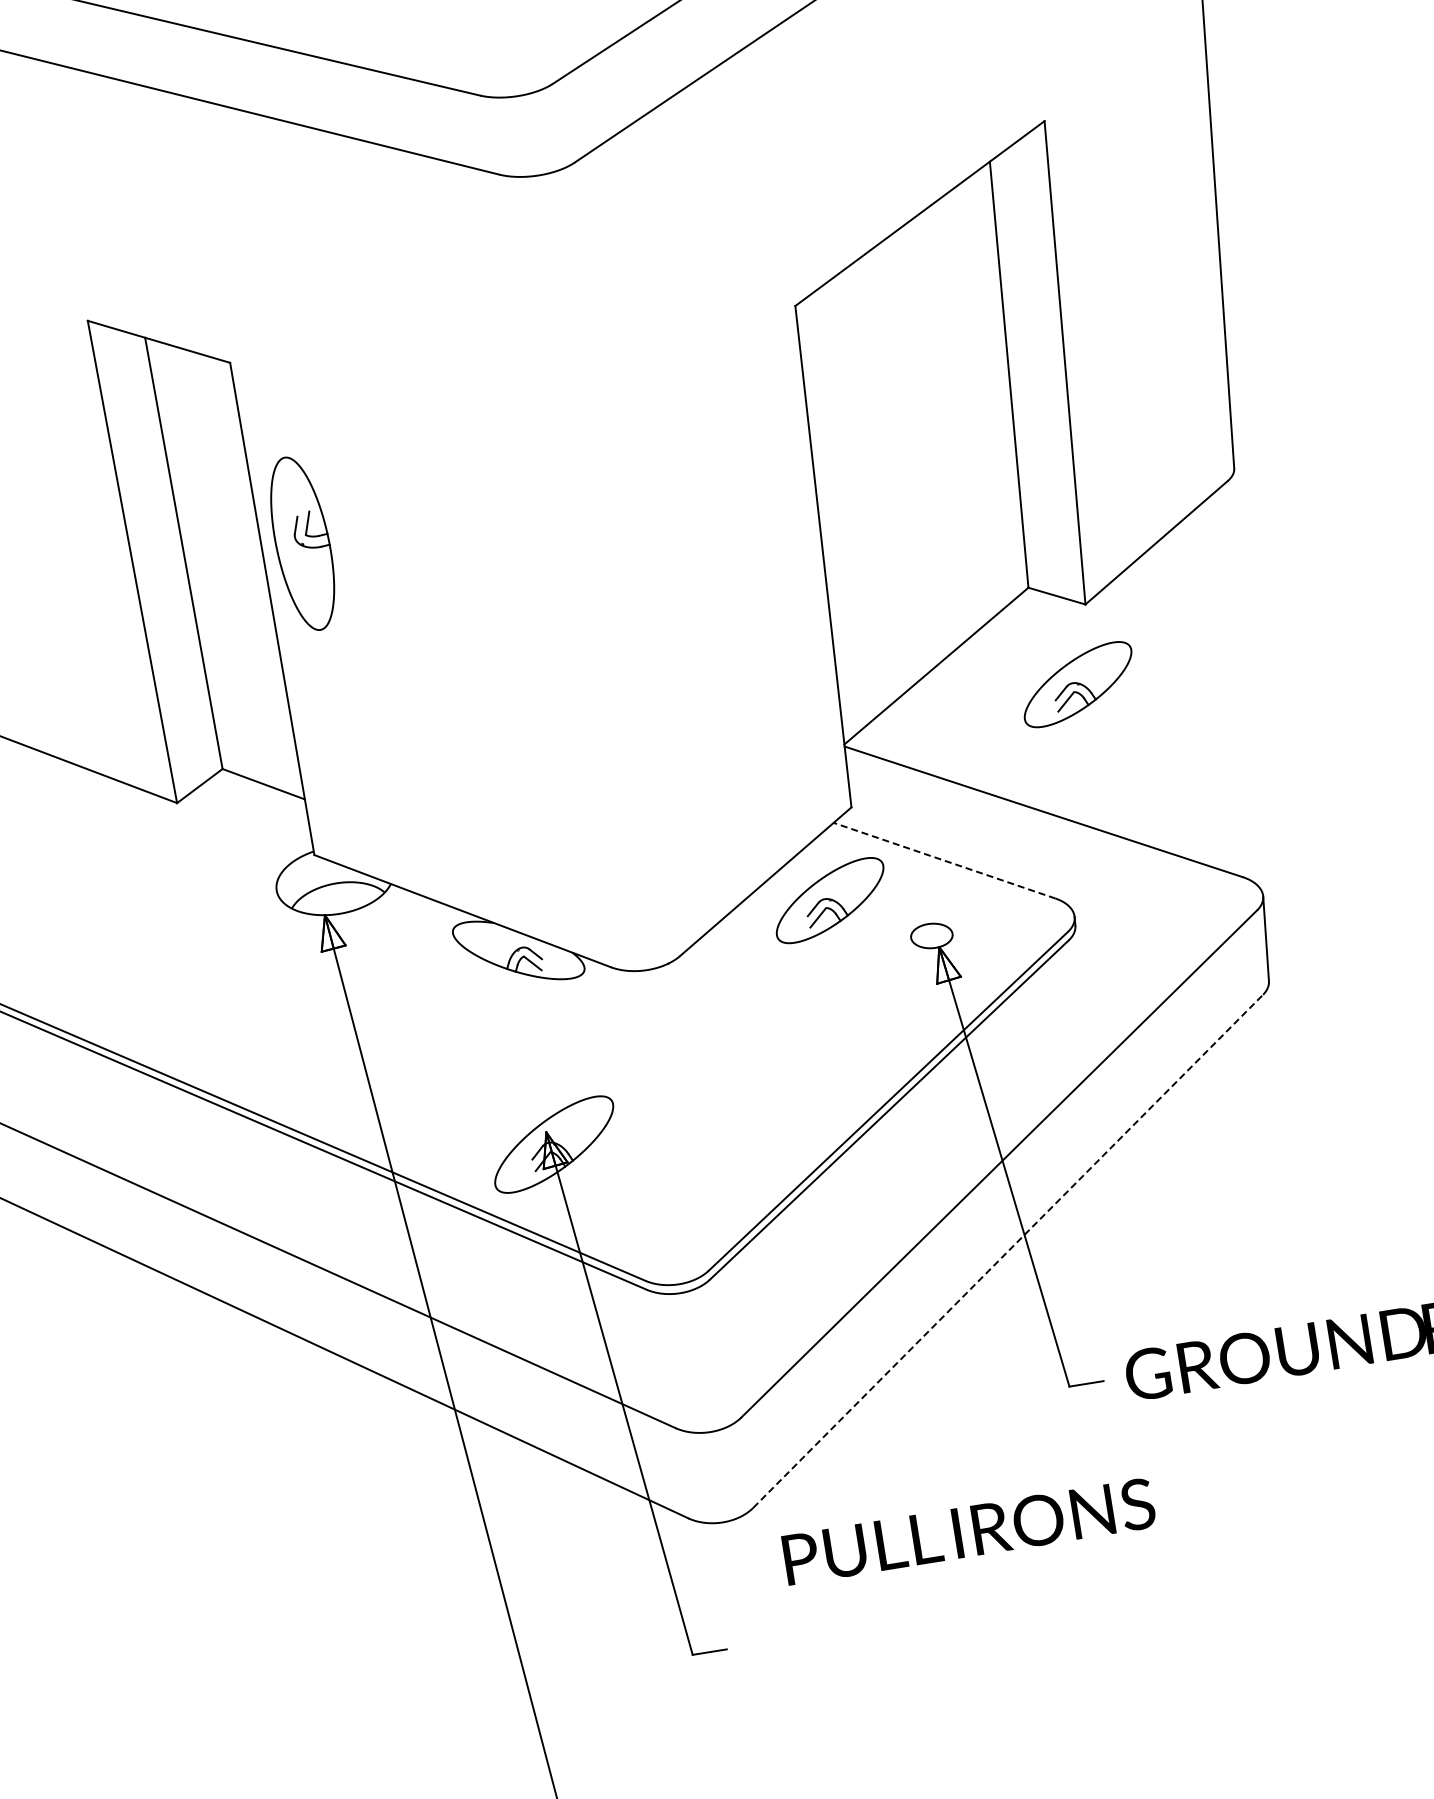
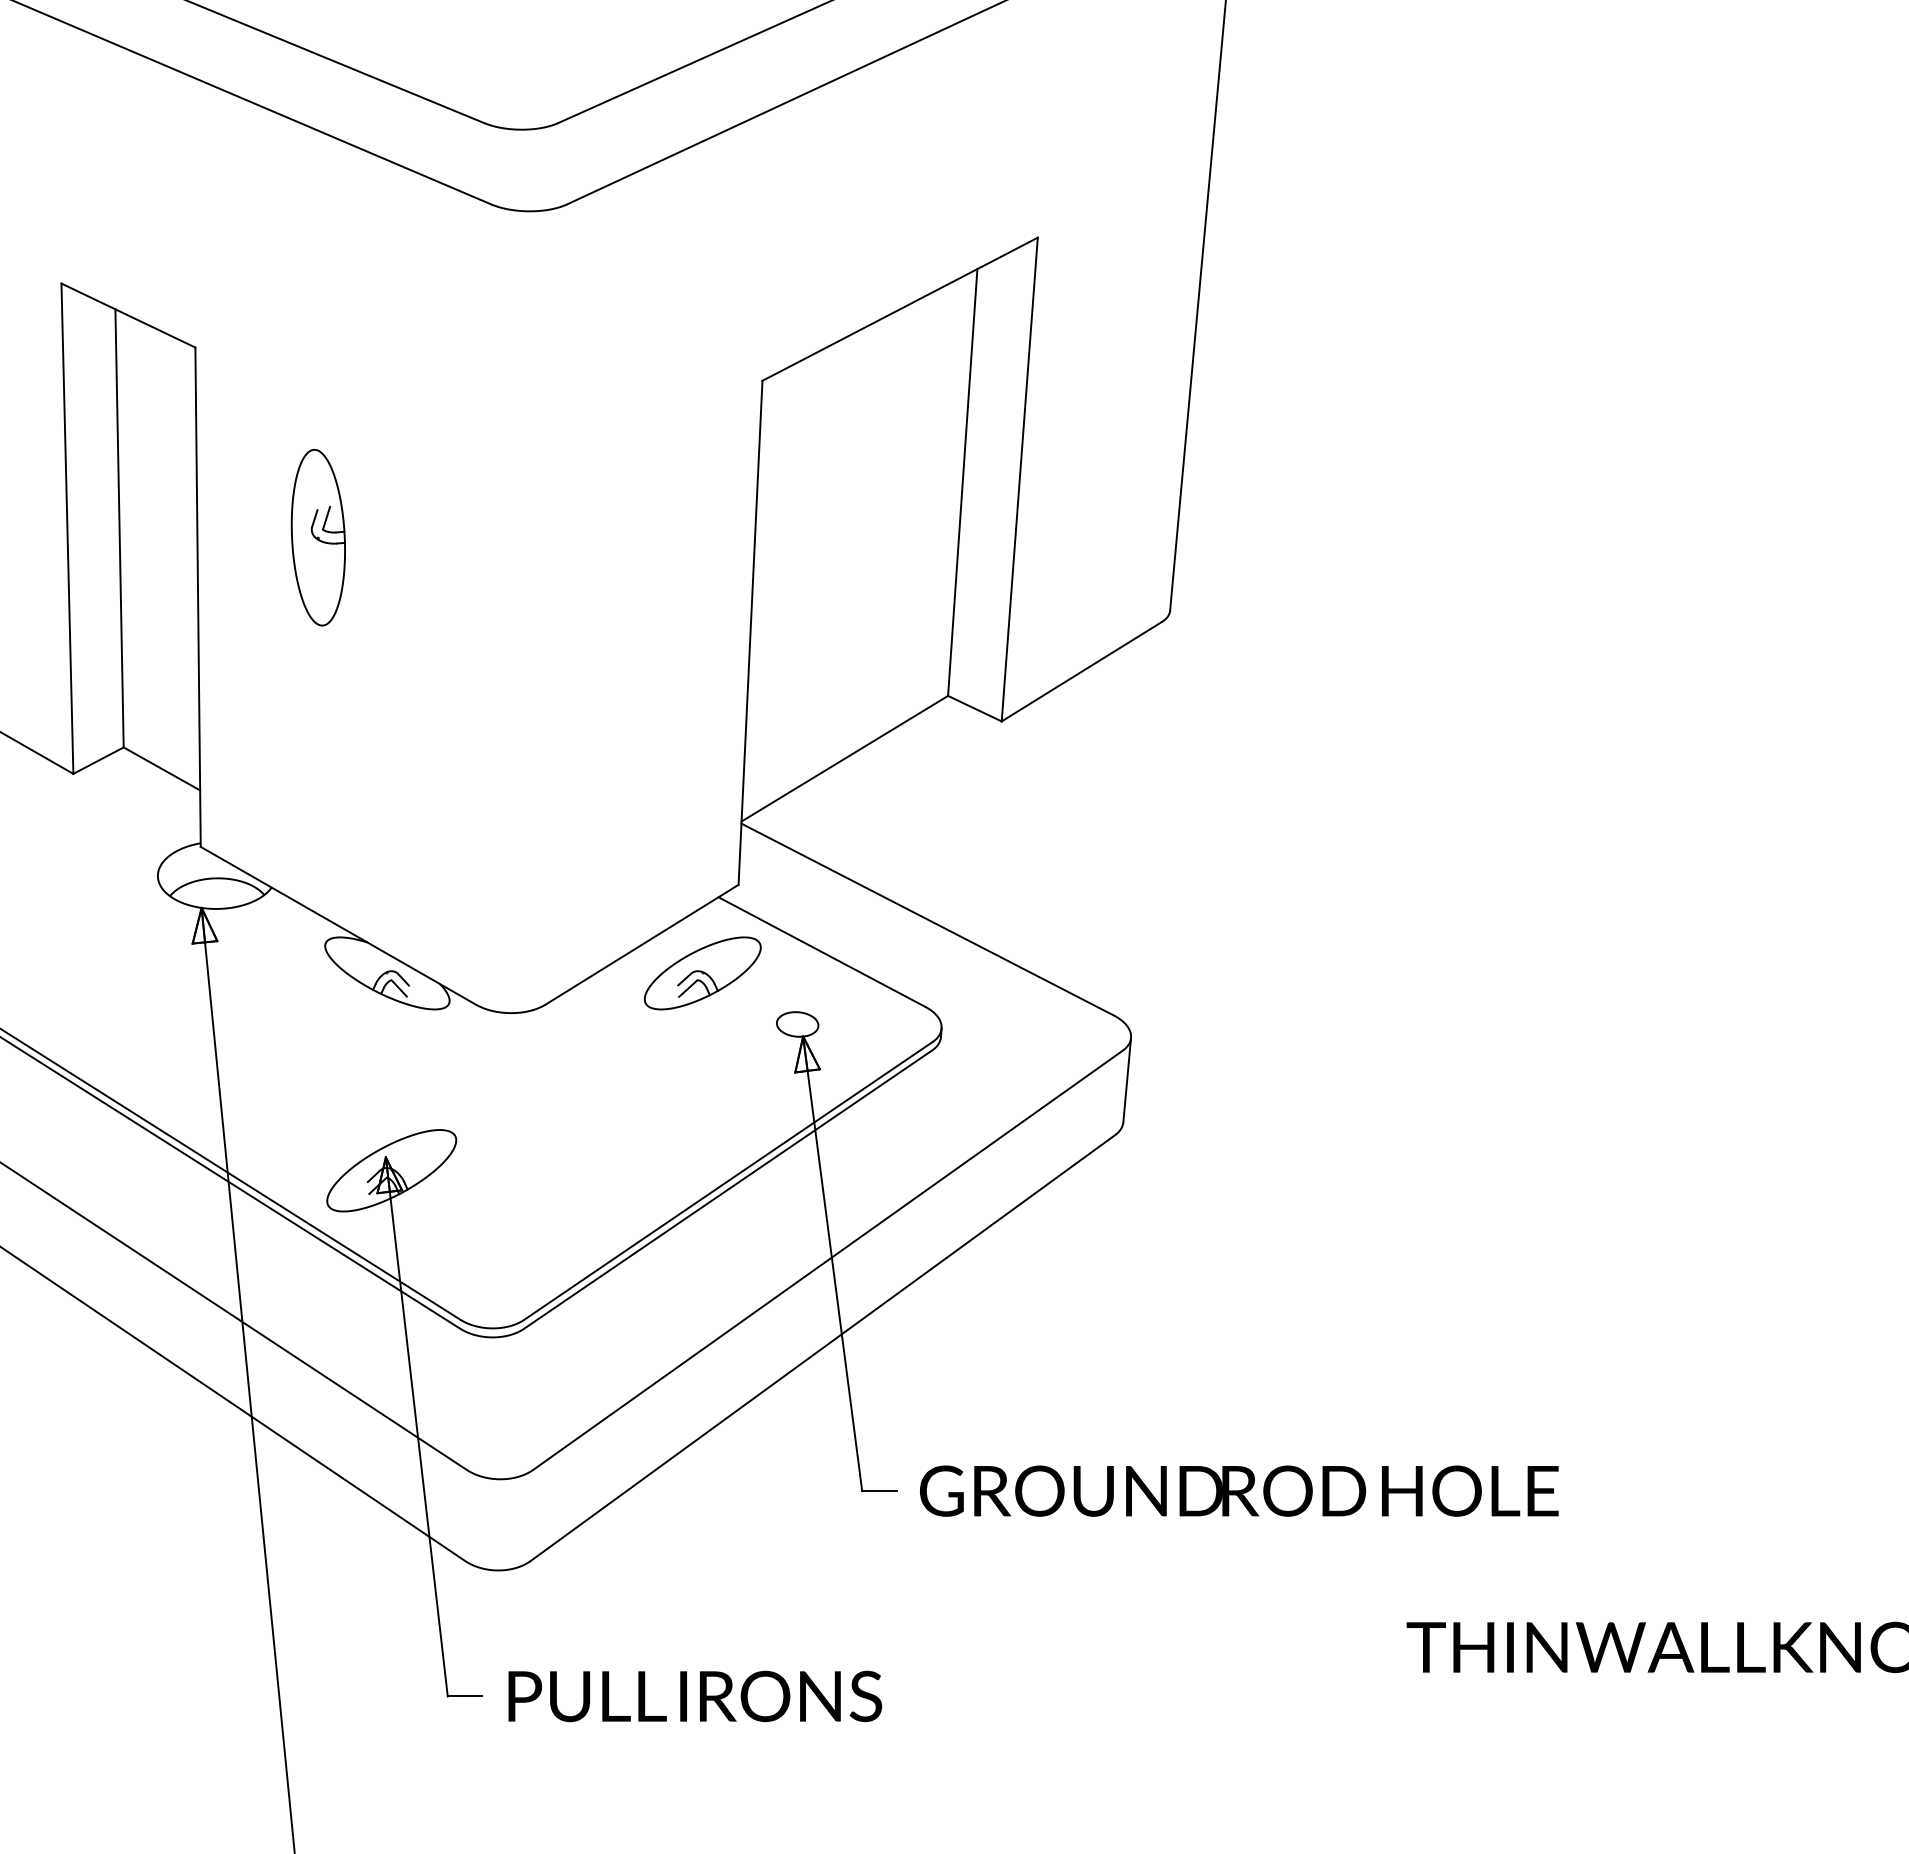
part: (301, 543) -> (317, 537), moved
part: (1077, 684) -> (981, 799), removed
line: (943, 860) -> (821, 951), dashed -> solid
line: (1008, 1250) -> (823, 1347), dashed -> solid
text: (969, 1531) -> (695, 1696), moved

